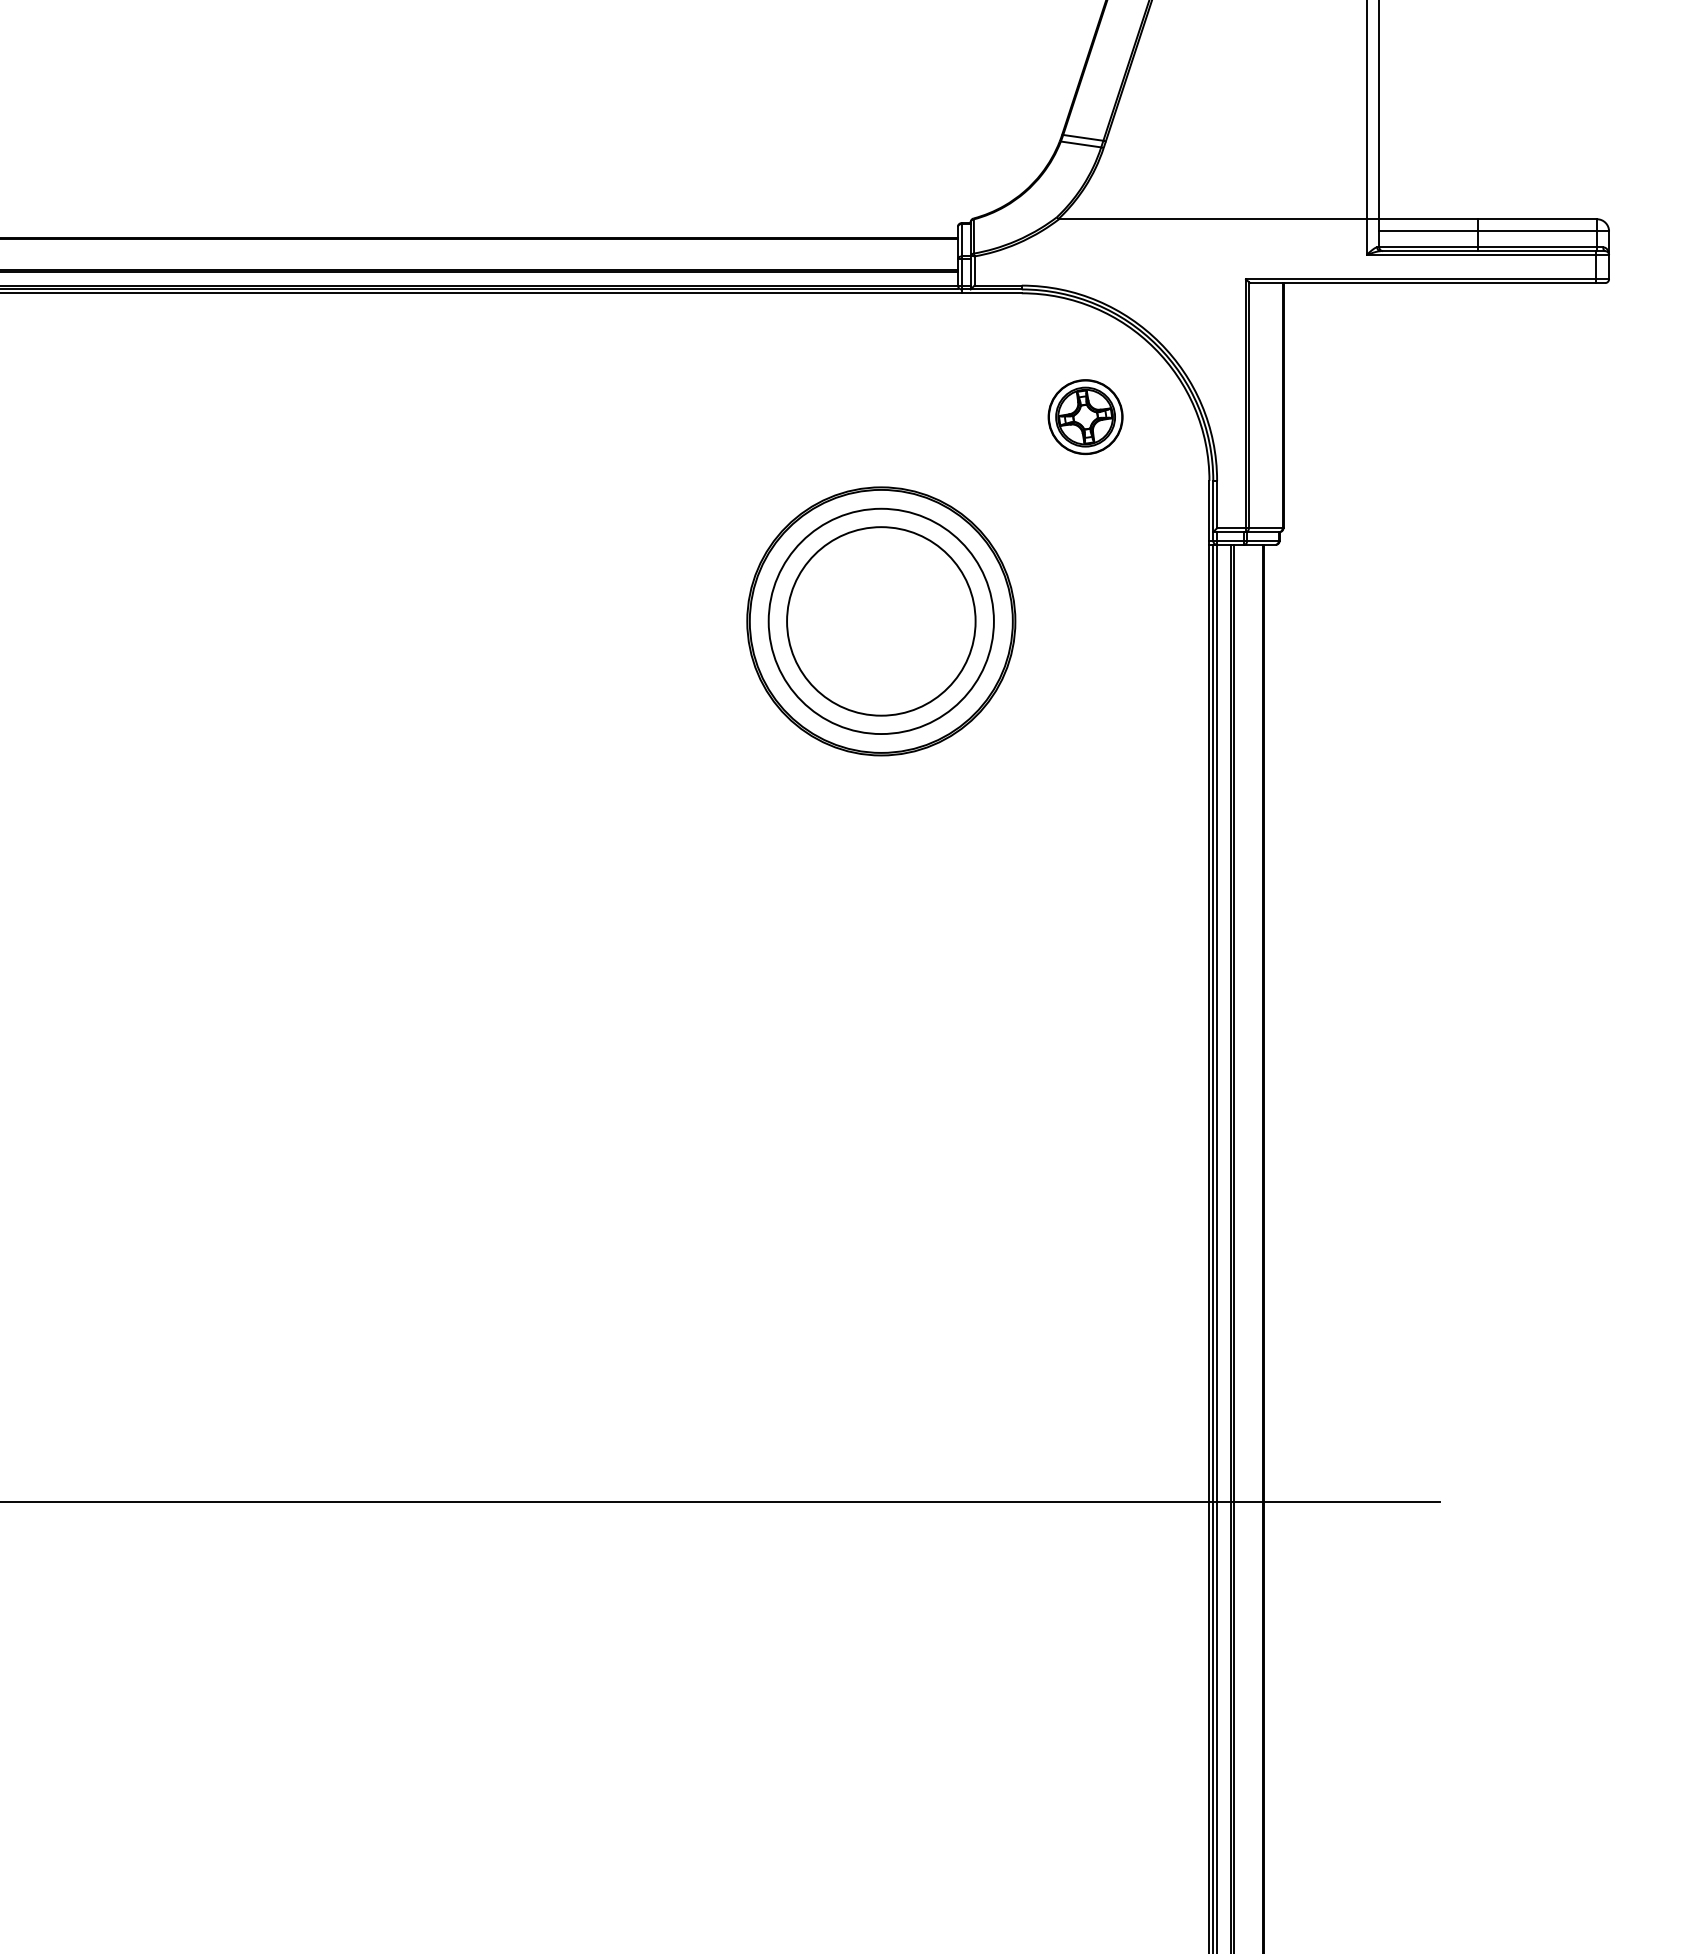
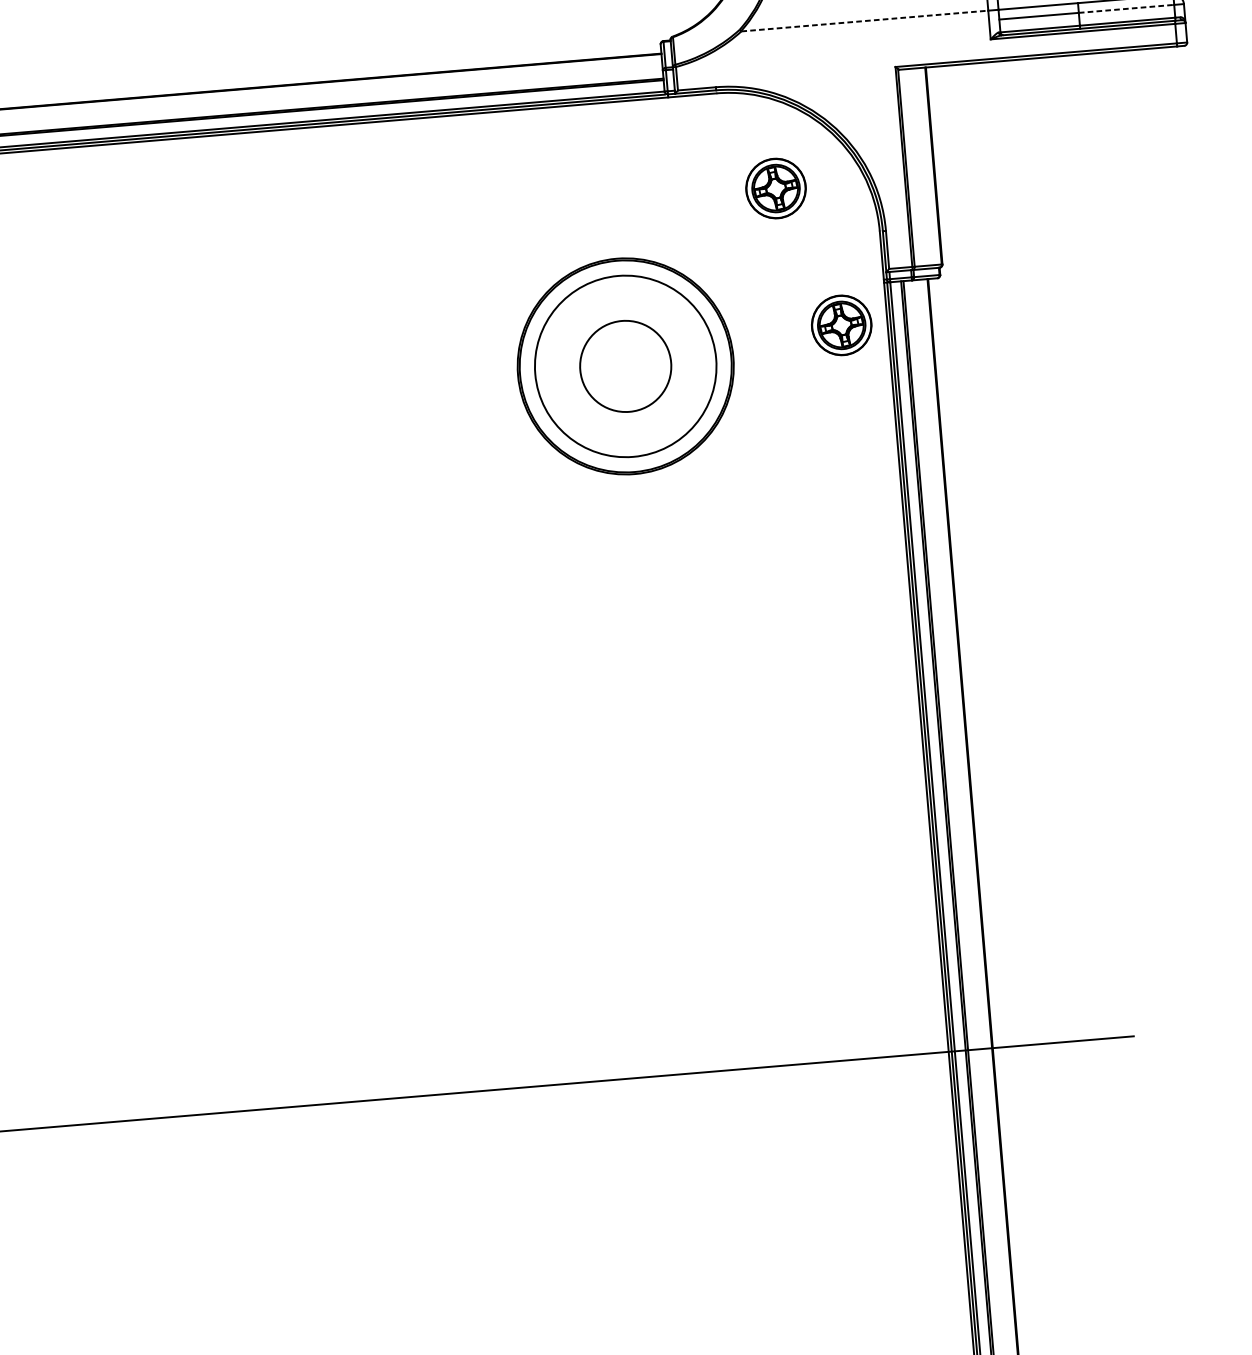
line: (1212, 219) -> (864, 21), solid -> dashed
line: (1538, 231) -> (1127, 8), solid -> dashed
part: (1152, 592) -> (841, 324), added
circle: (881, 621) -> (625, 366), size x0.6

